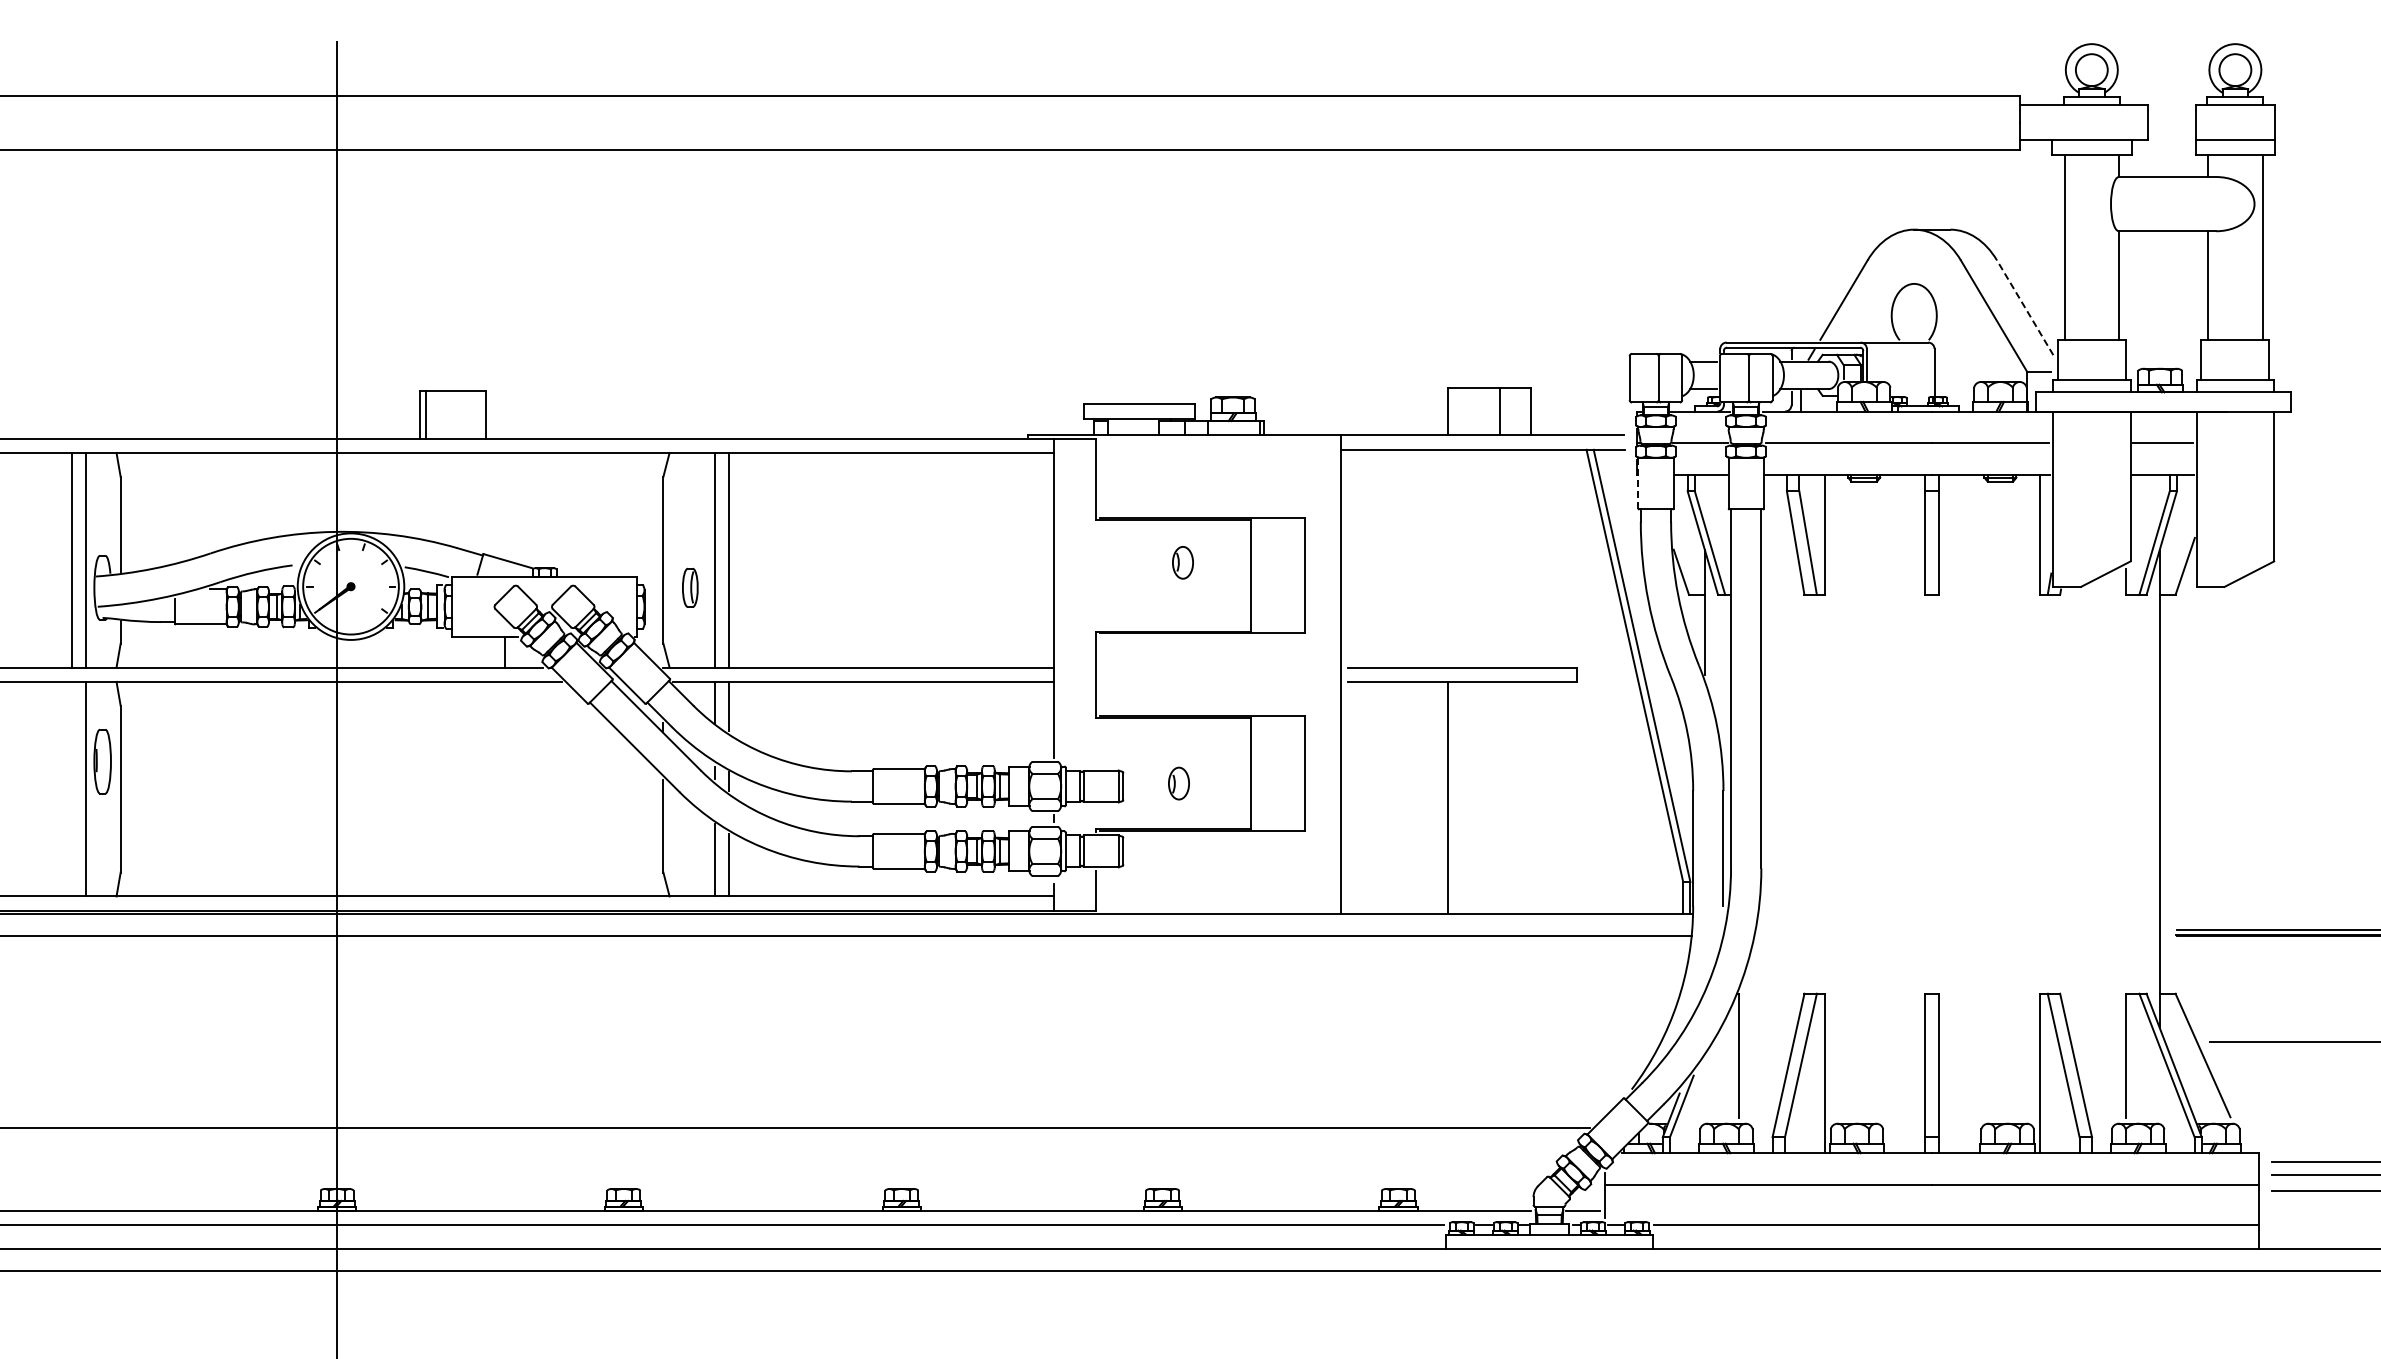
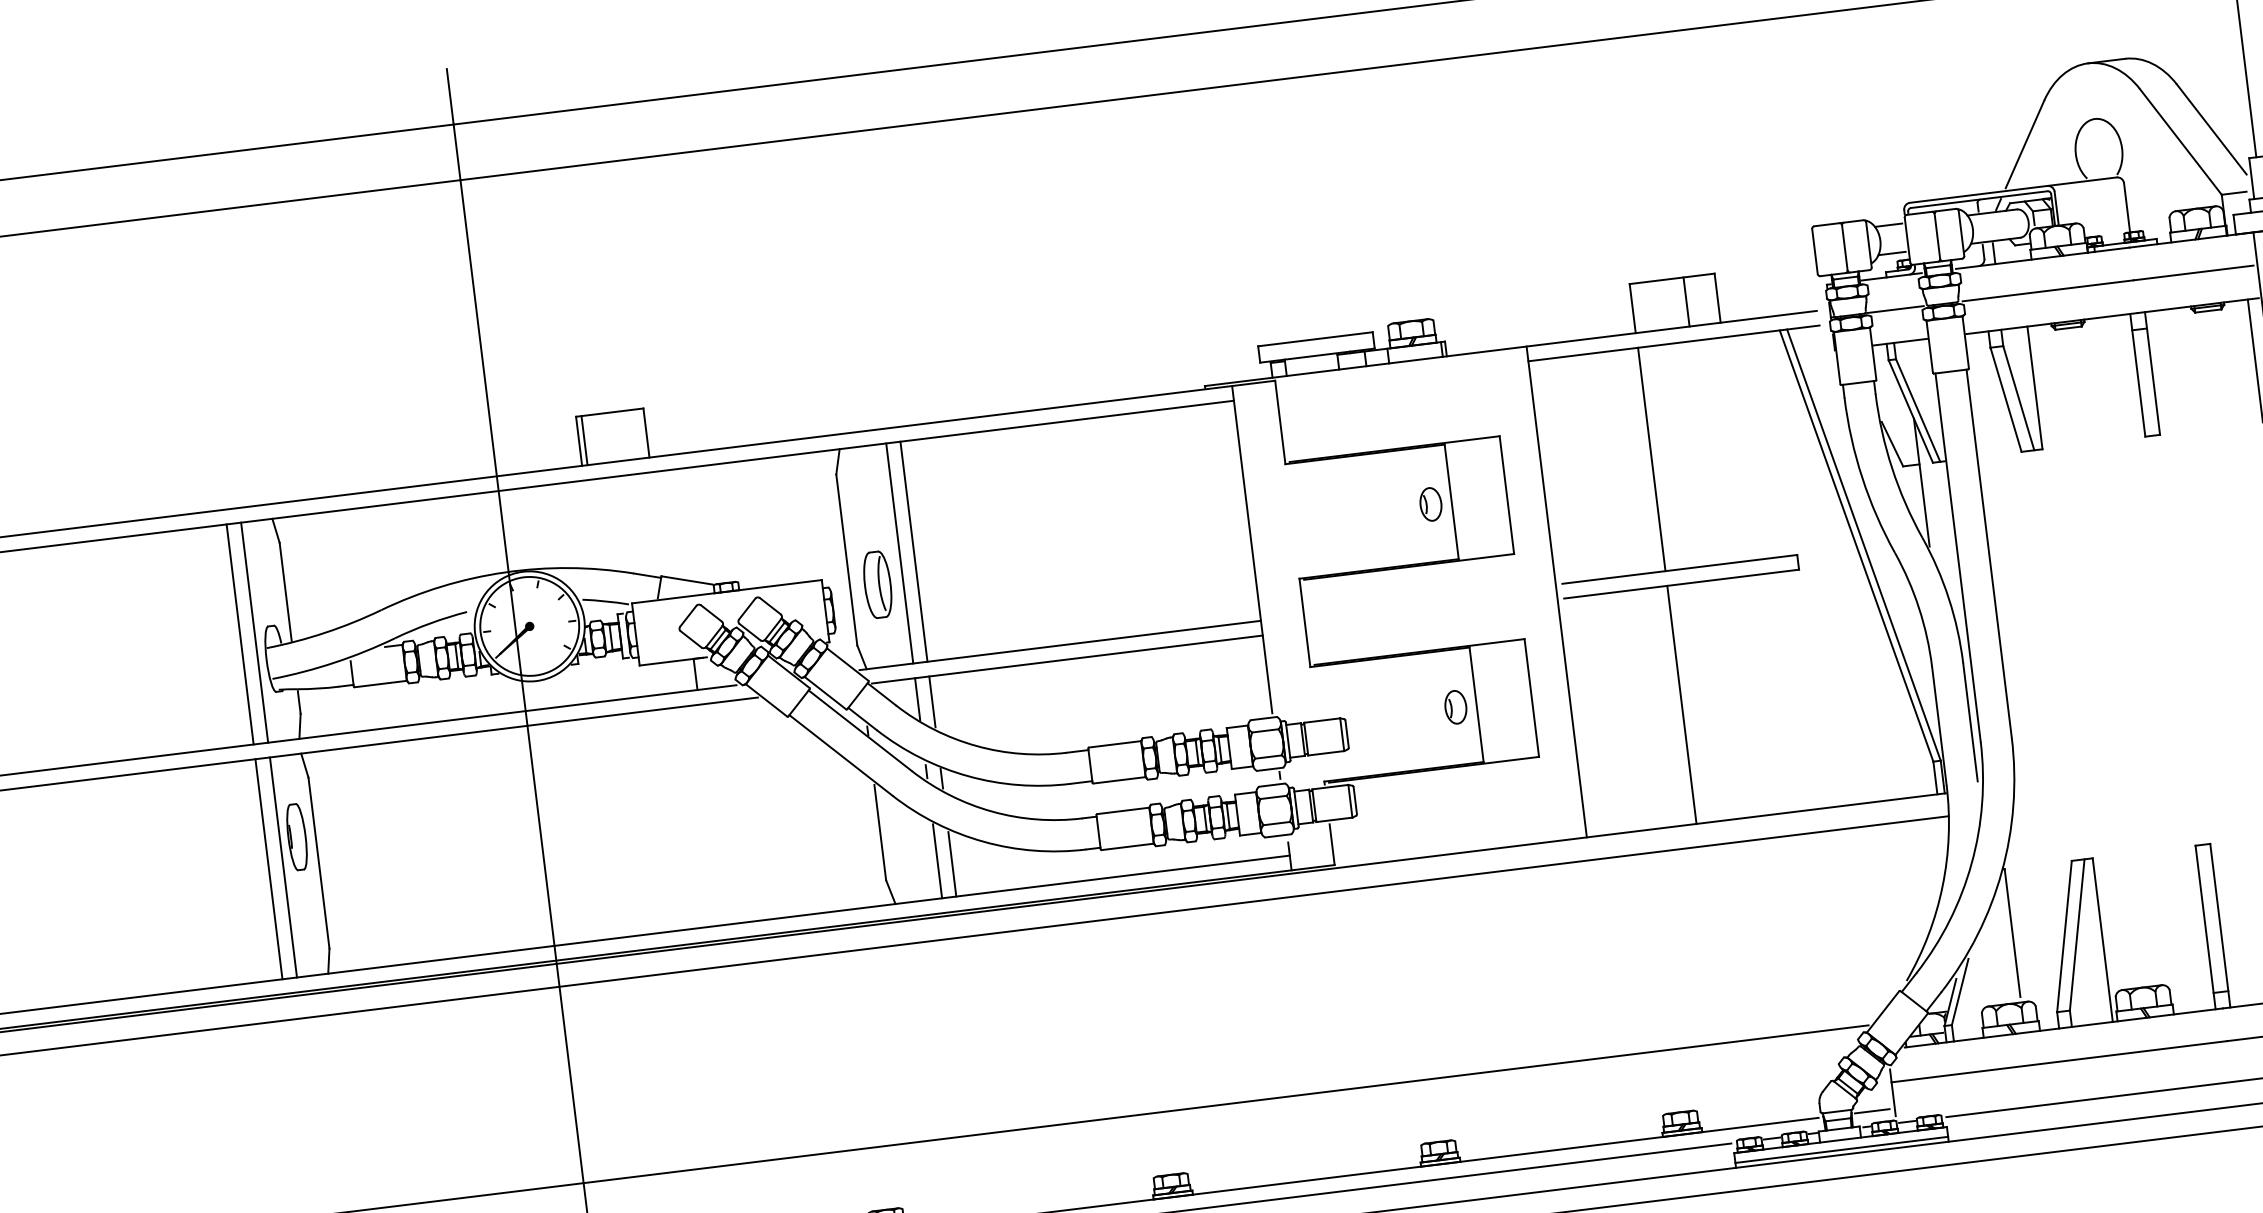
line: (2024, 307) -> (2211, 129), dashed -> solid
line: (1638, 483) -> (1837, 358), dashed -> solid
line: (1448, 558) -> (1651, 459), added
part: (1182, 562) -> (1430, 504), moved
part: (690, 587) -> (878, 584), size x1.67
part: (1178, 783) -> (1455, 707), moved
line: (71, 788) -> (268, 868), added
line: (1549, 1244) -> (1841, 1150), added

